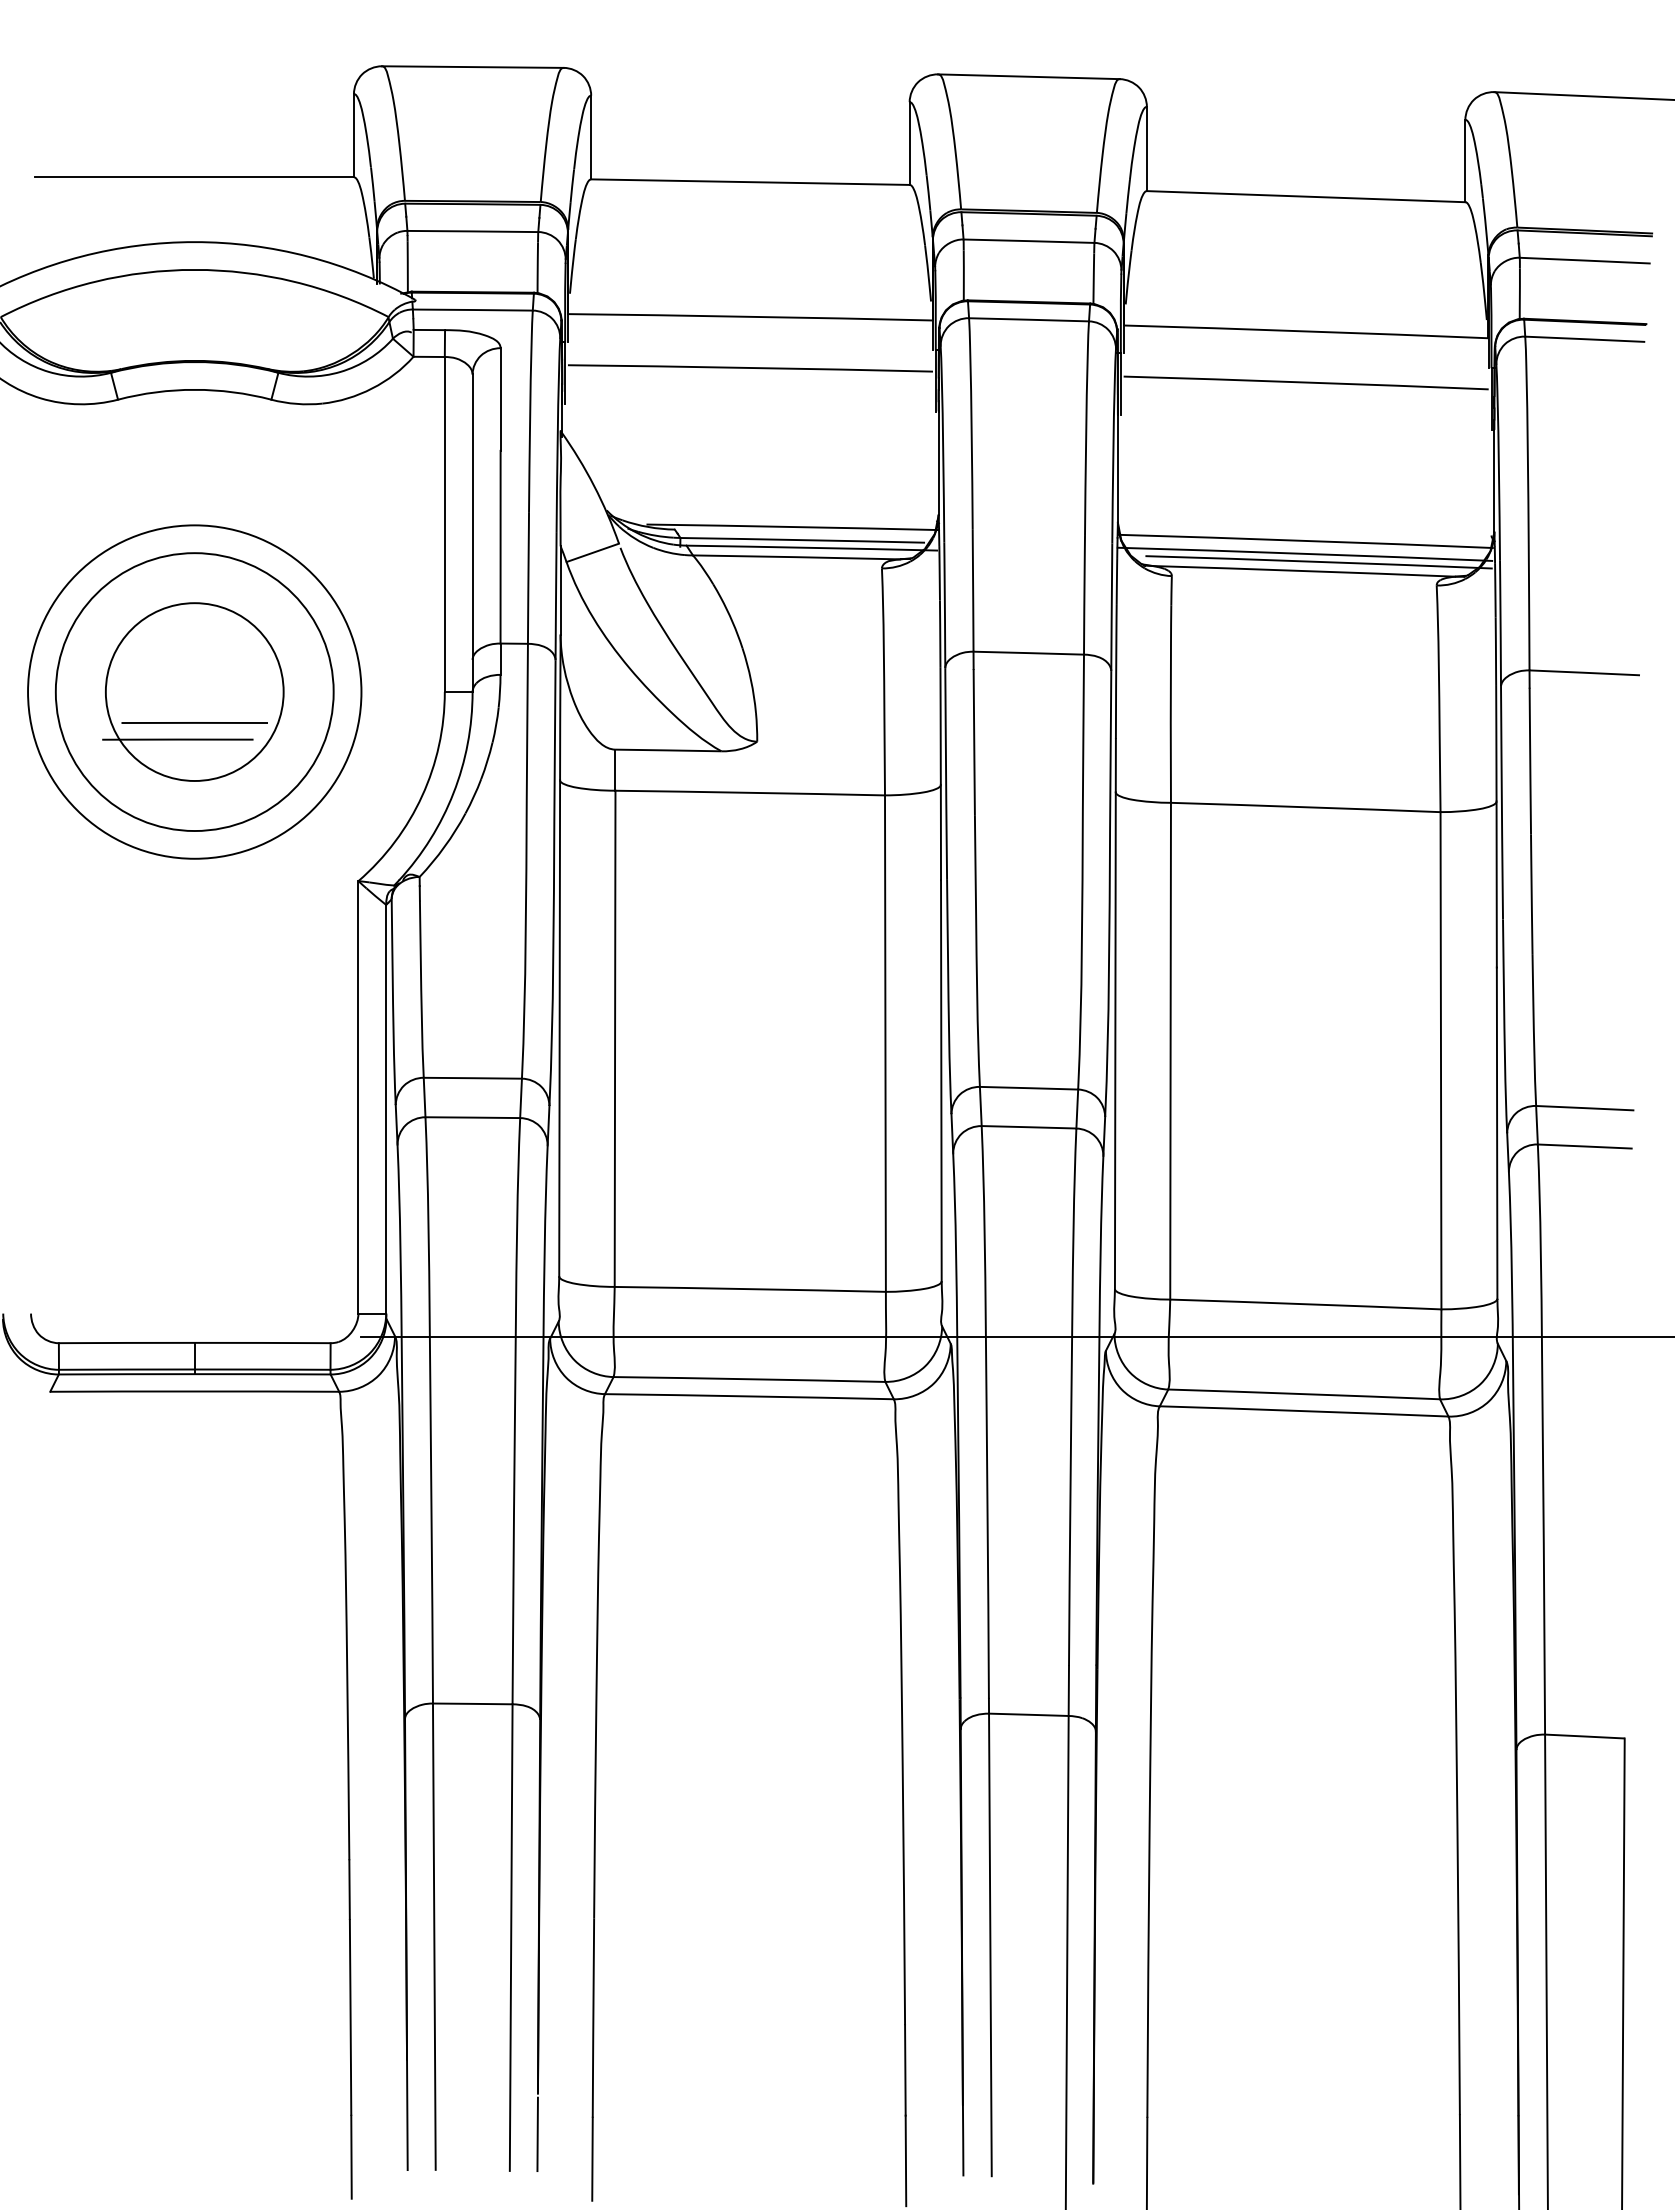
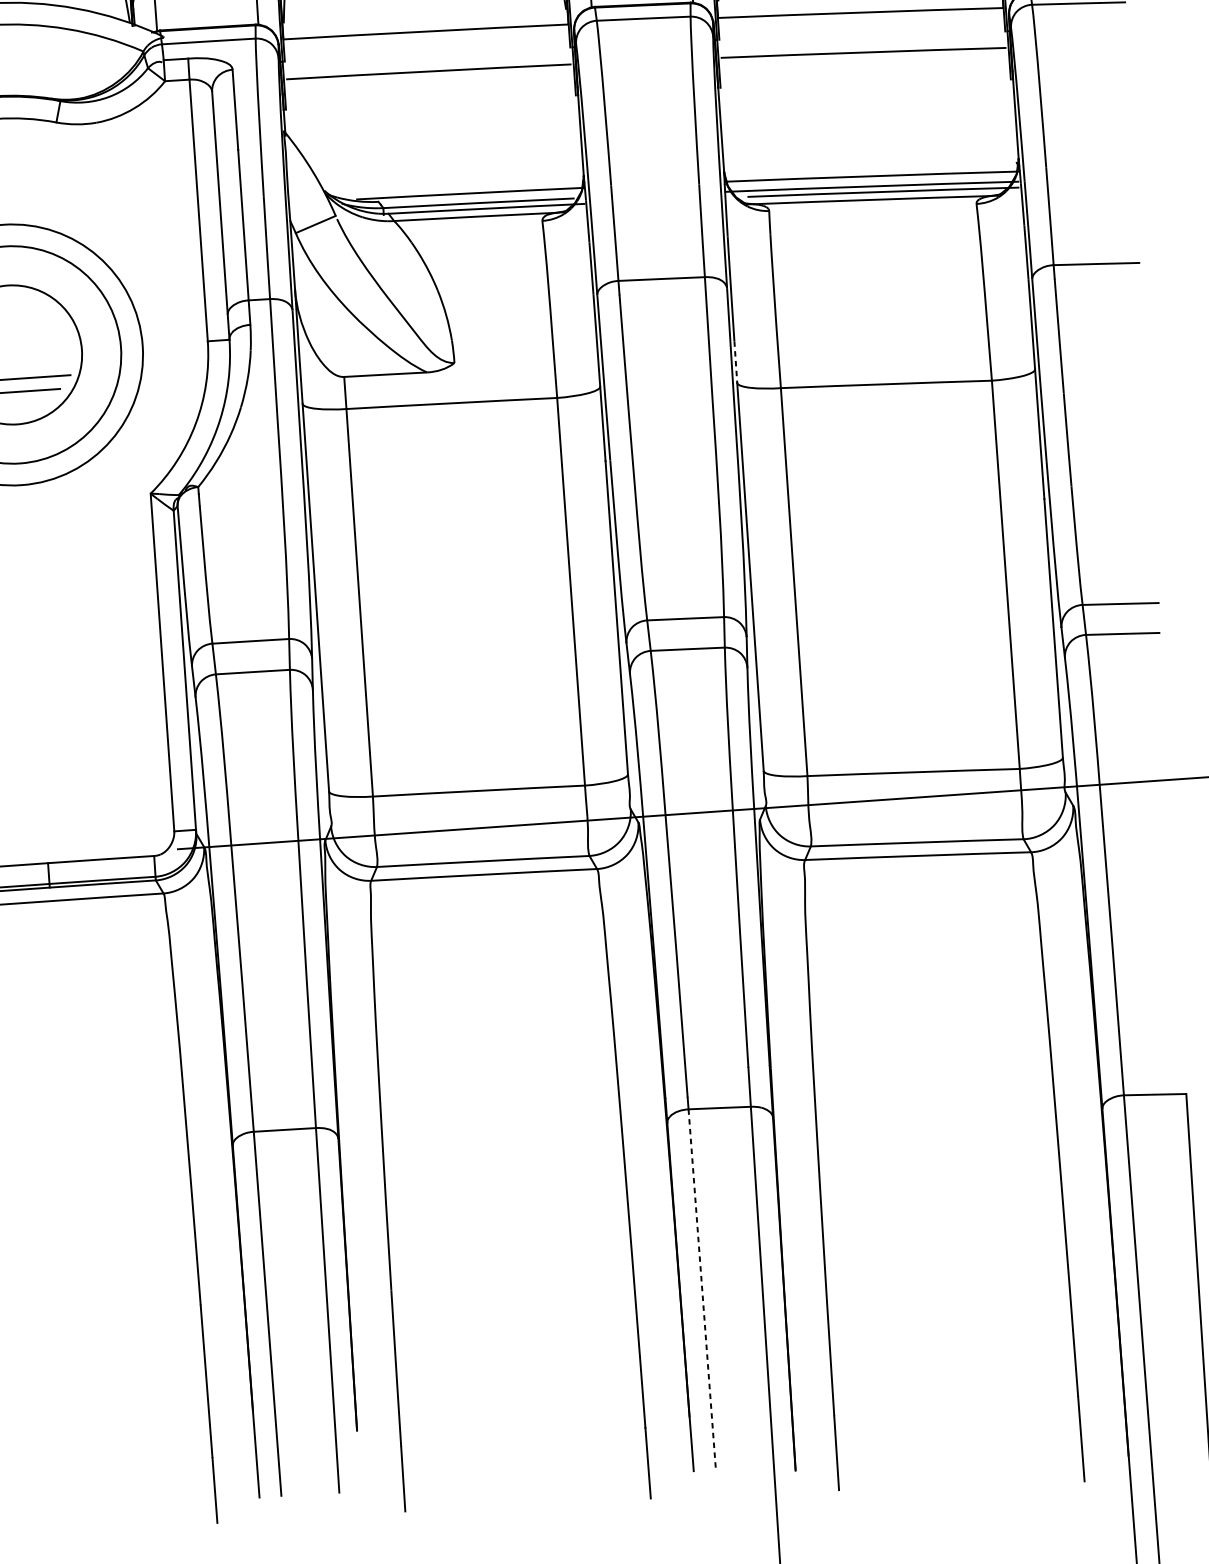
line: (1115, 765) -> (735, 362), solid -> dashed
line: (990, 1945) -> (702, 1290), solid -> dashed
line: (537, 2134) -> (358, 1462), removed

